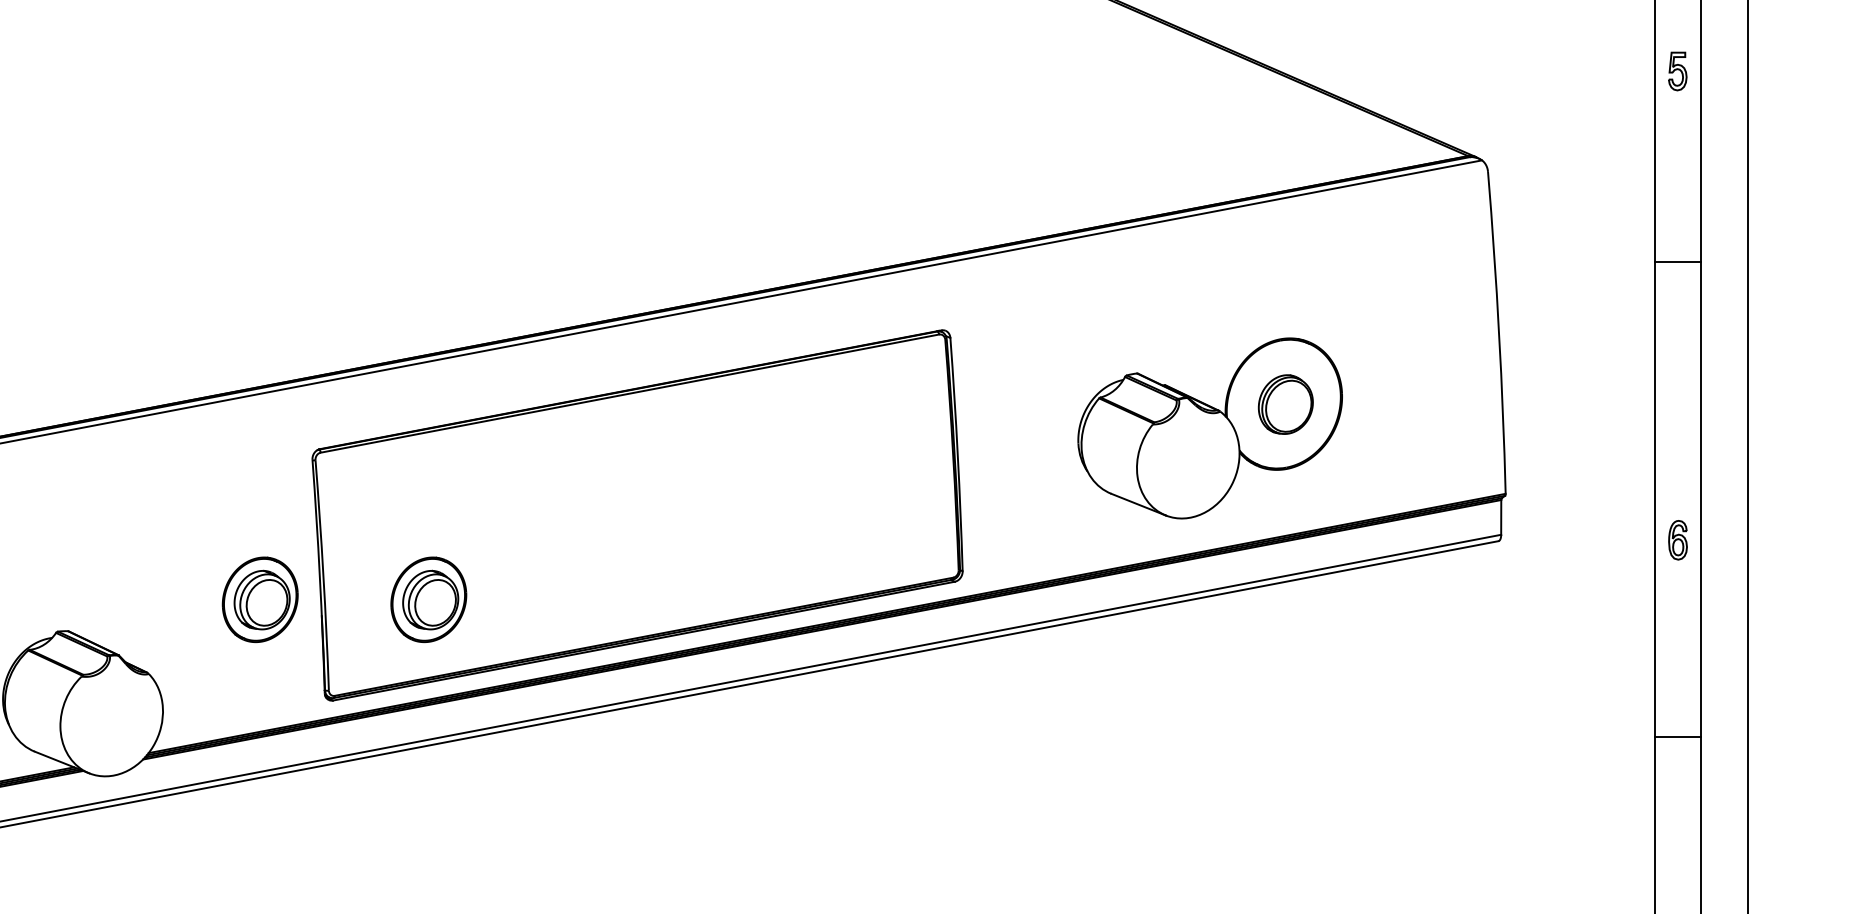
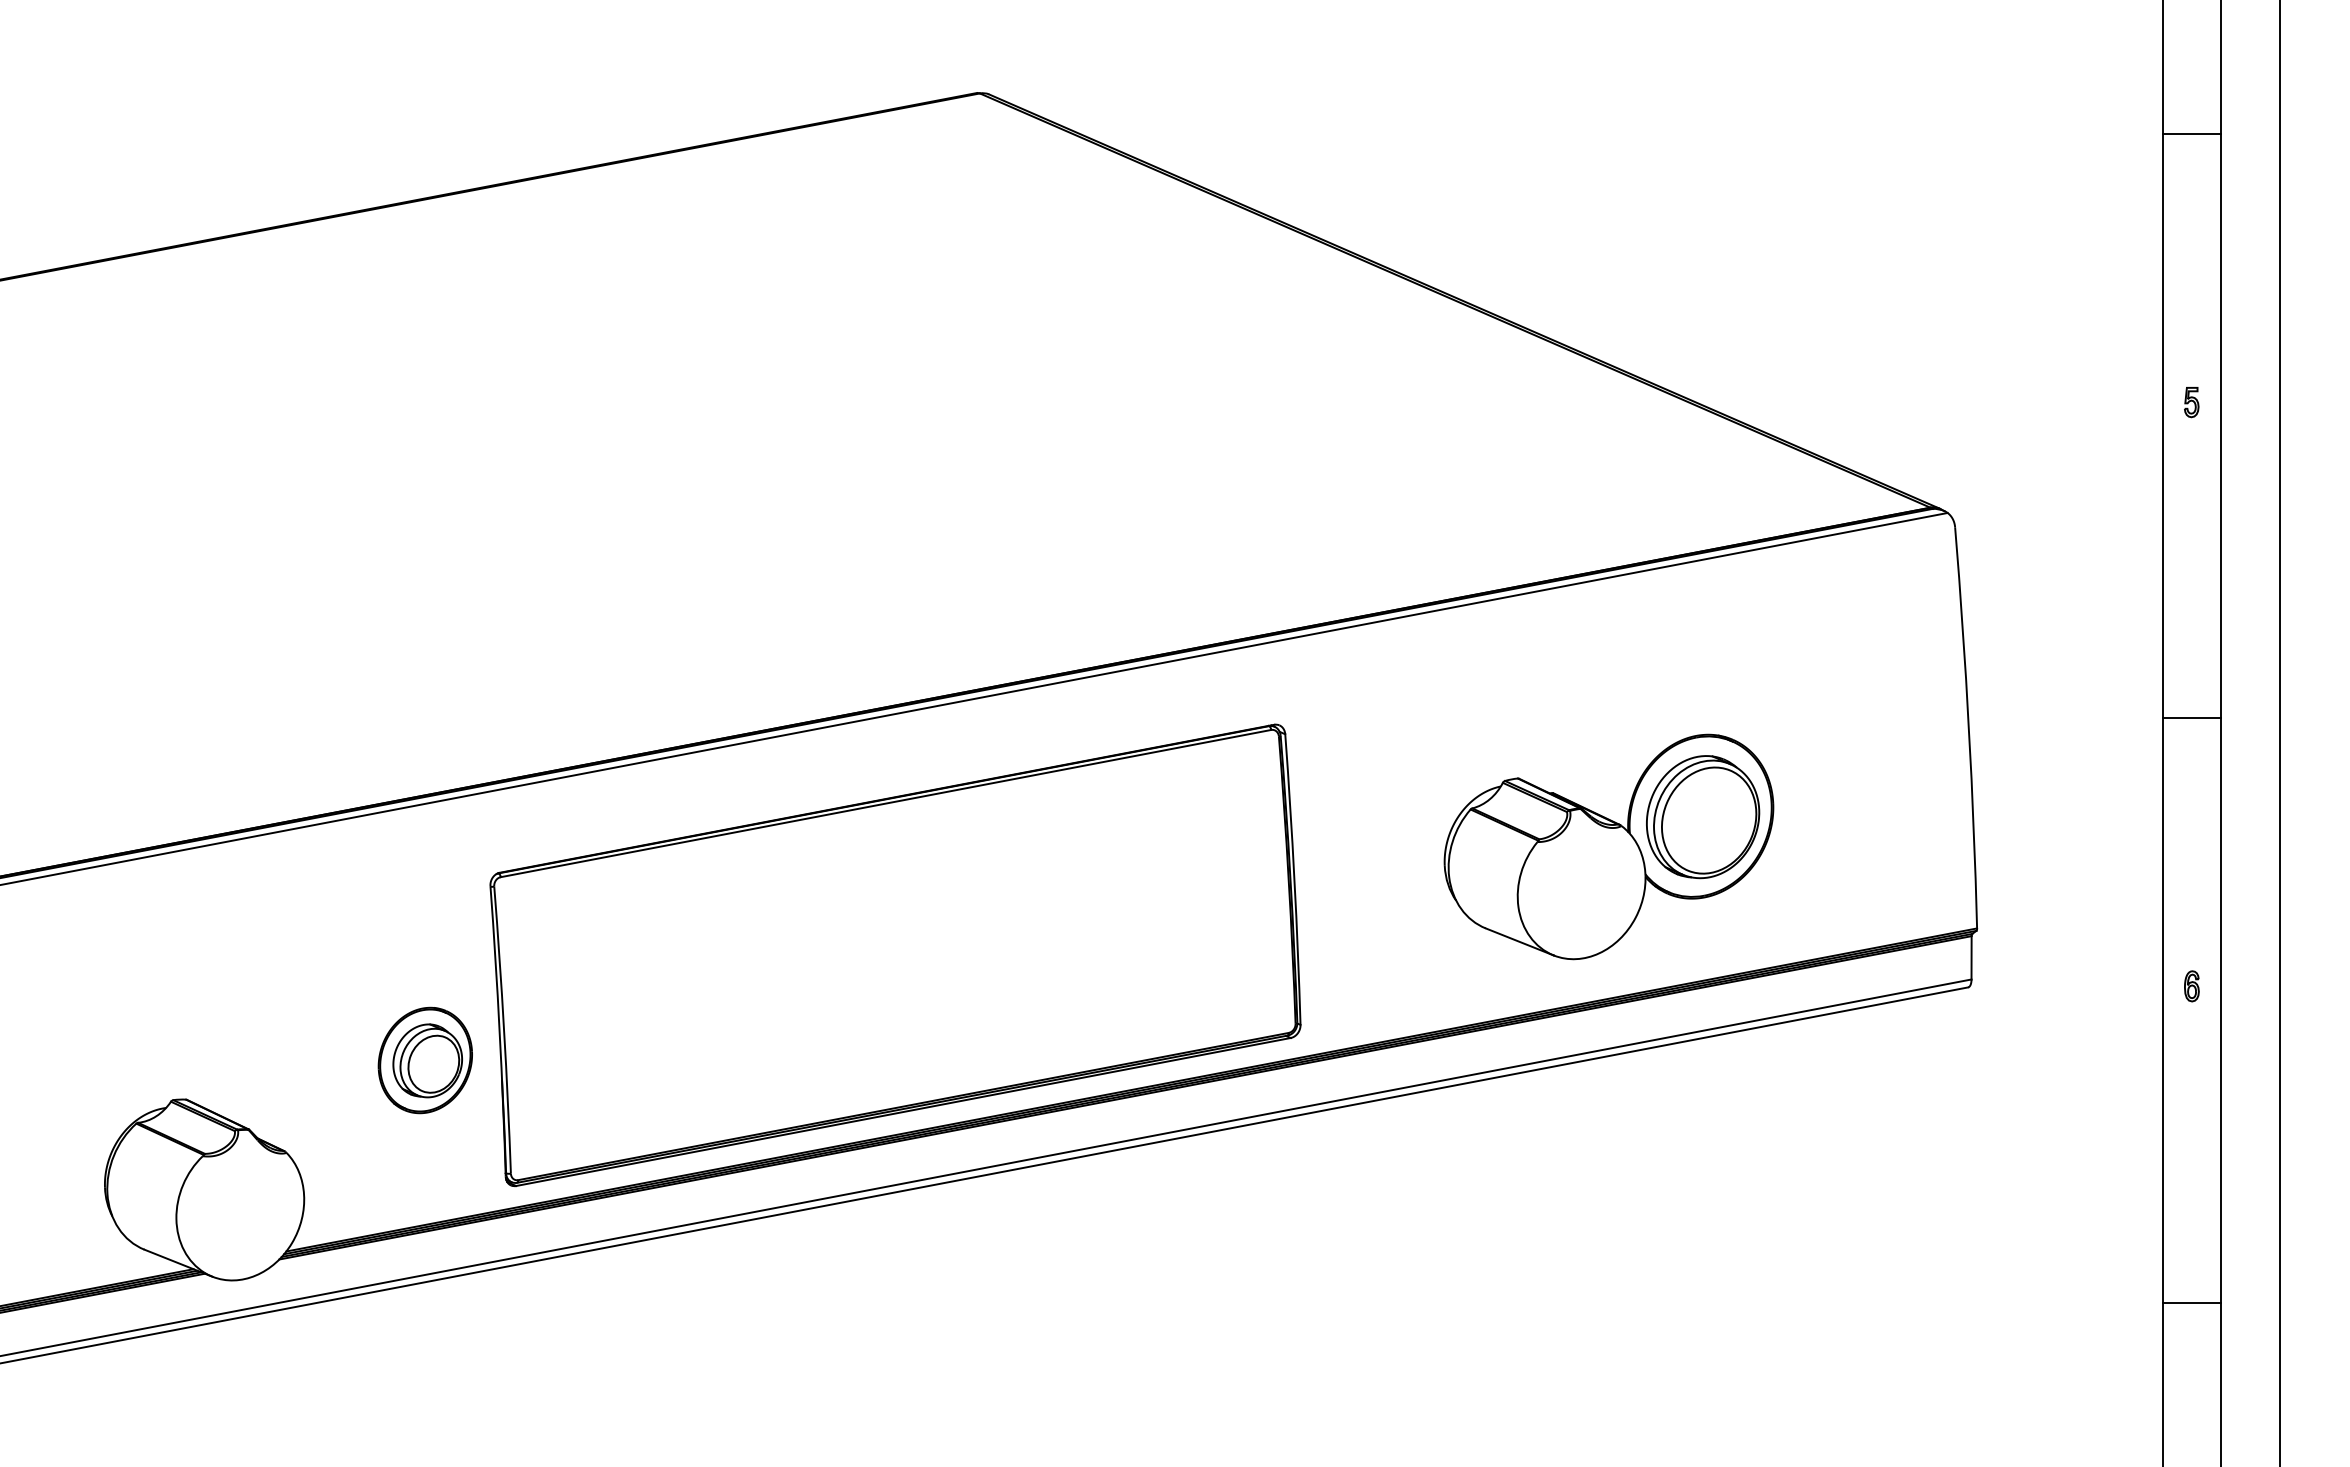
part: (1677, 71) -> (2191, 402), size x0.62
line: (1677, 261) -> (2191, 718), moved
part: (1286, 404) -> (1703, 817), size x1.67
part: (1677, 540) -> (2191, 986), size x0.62
part: (428, 599) -> (634, 1060), removed
line: (1677, 737) -> (2191, 1302), moved

